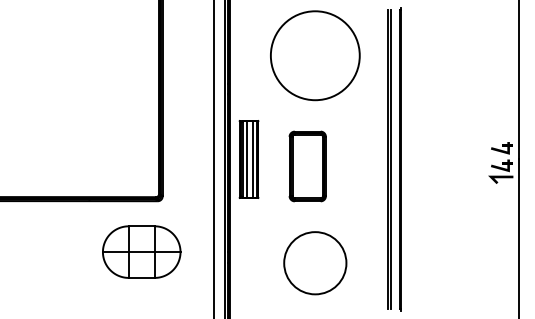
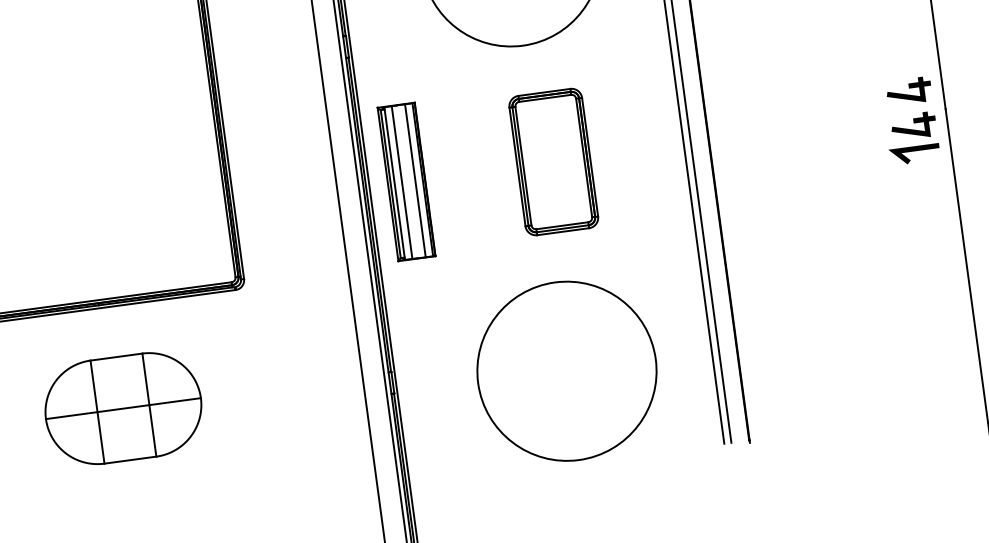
part: (307, 166) -> (553, 162), moved
part: (141, 251) -> (122, 407), moved
circle: (314, 262) -> (565, 370), size x1.43

